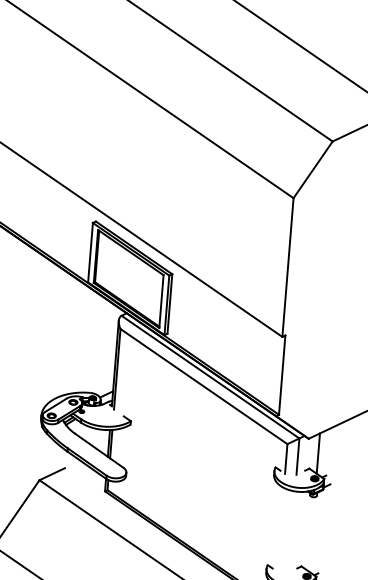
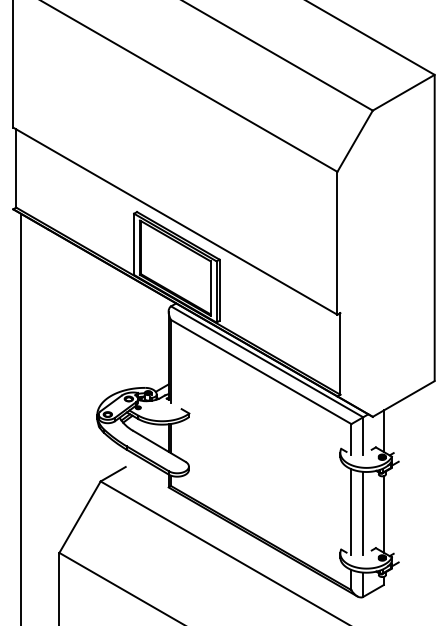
line: (280, 529) -> (351, 512), added
line: (292, 531) -> (363, 513), added
line: (311, 534) -> (383, 514), added

